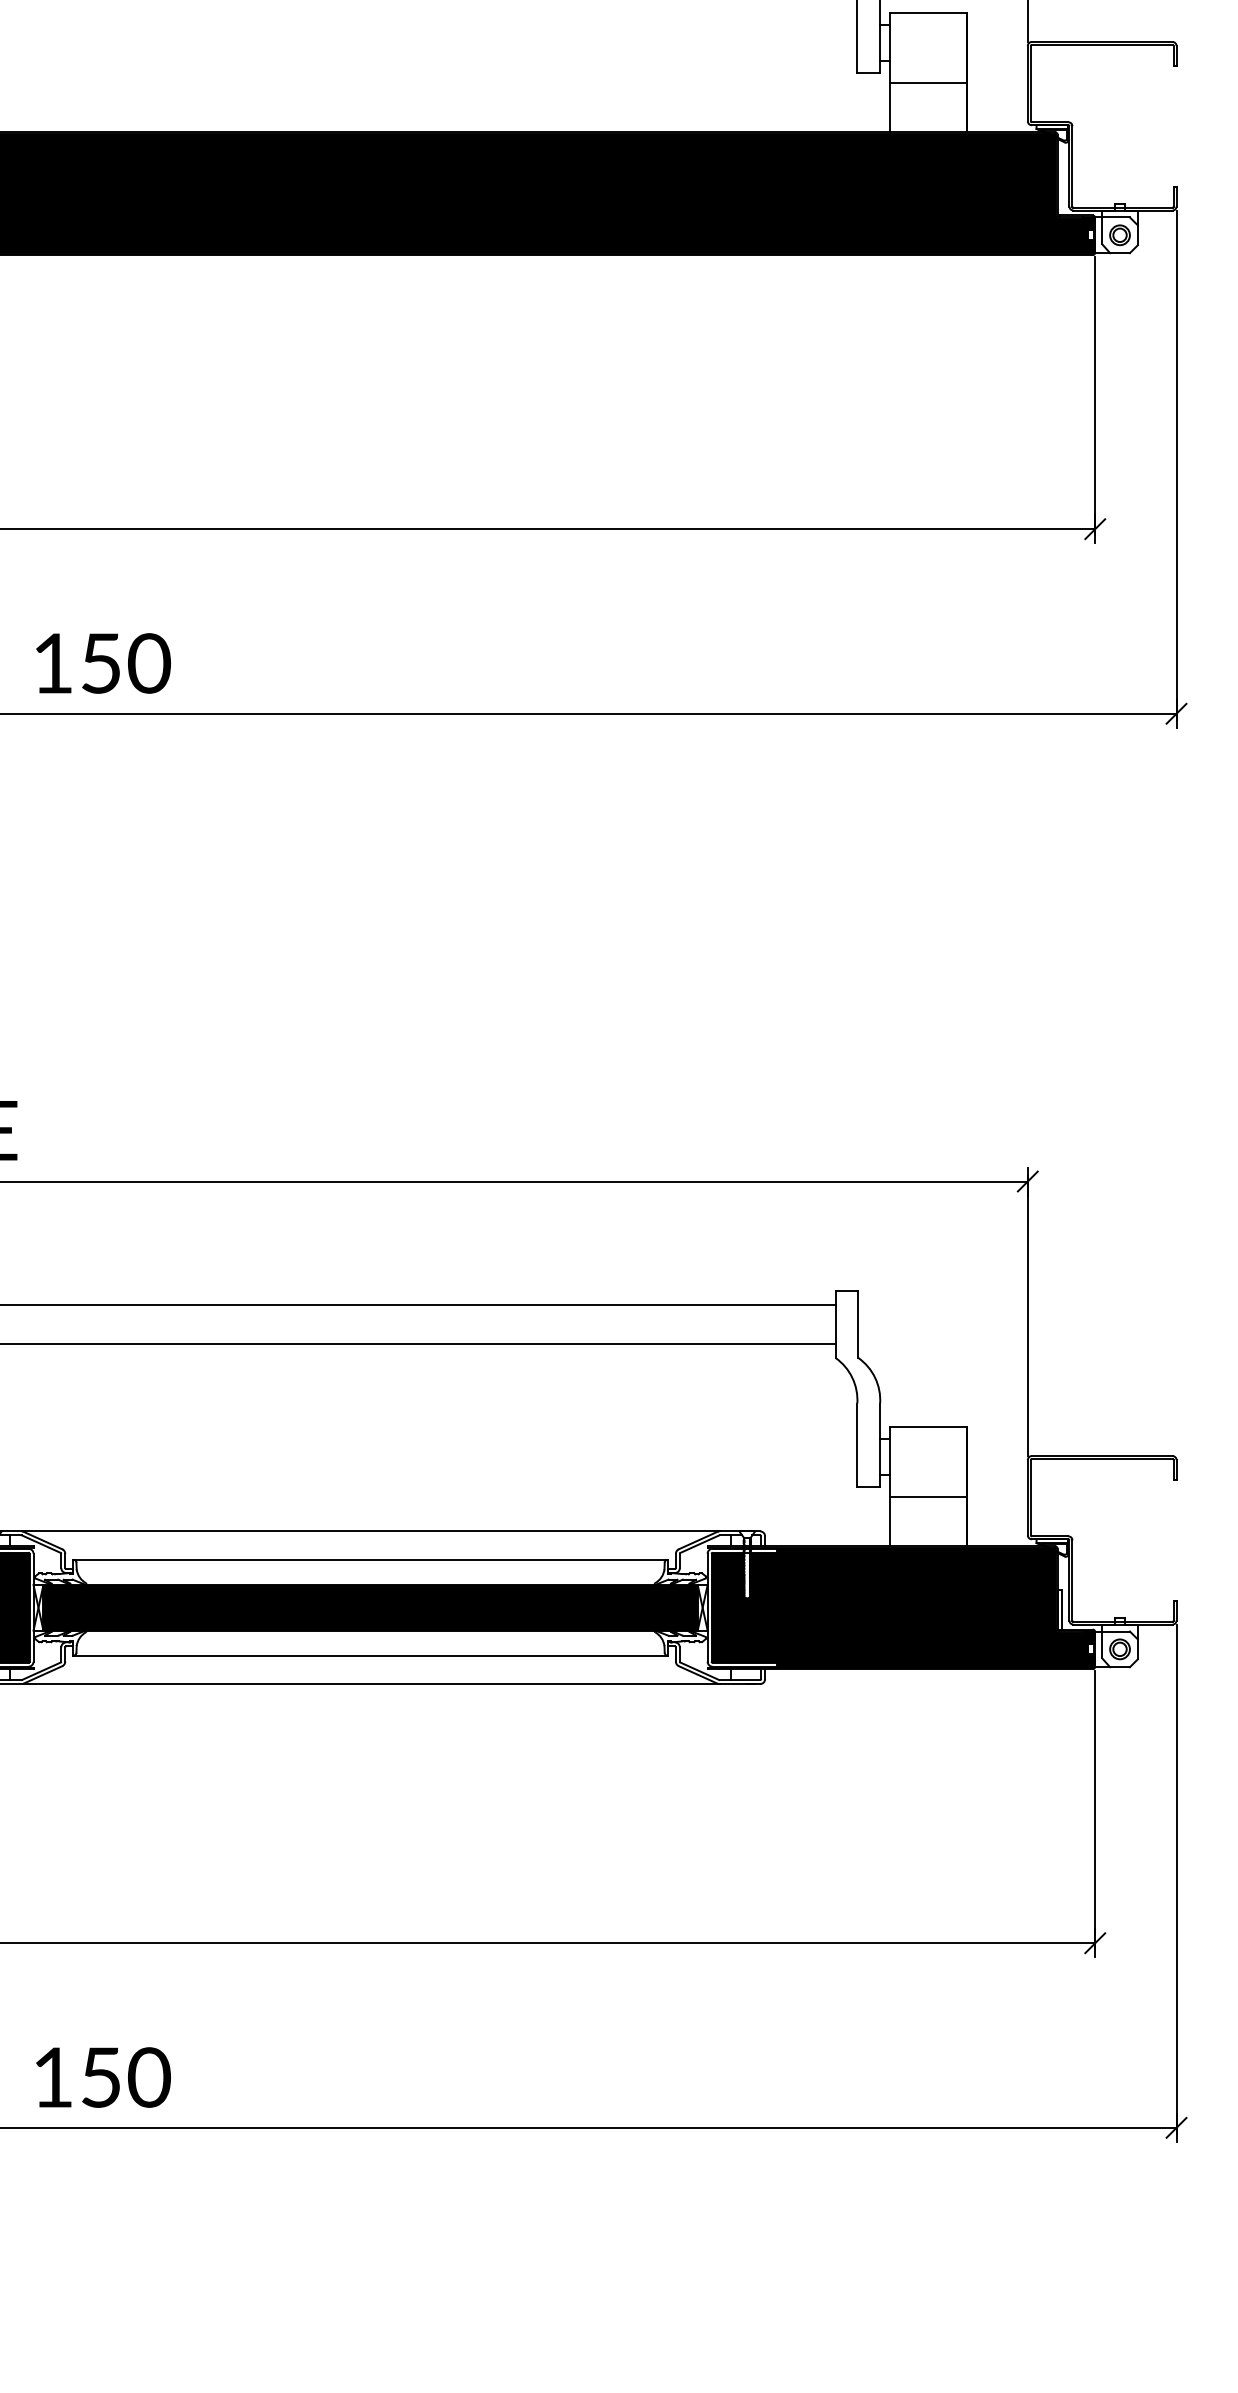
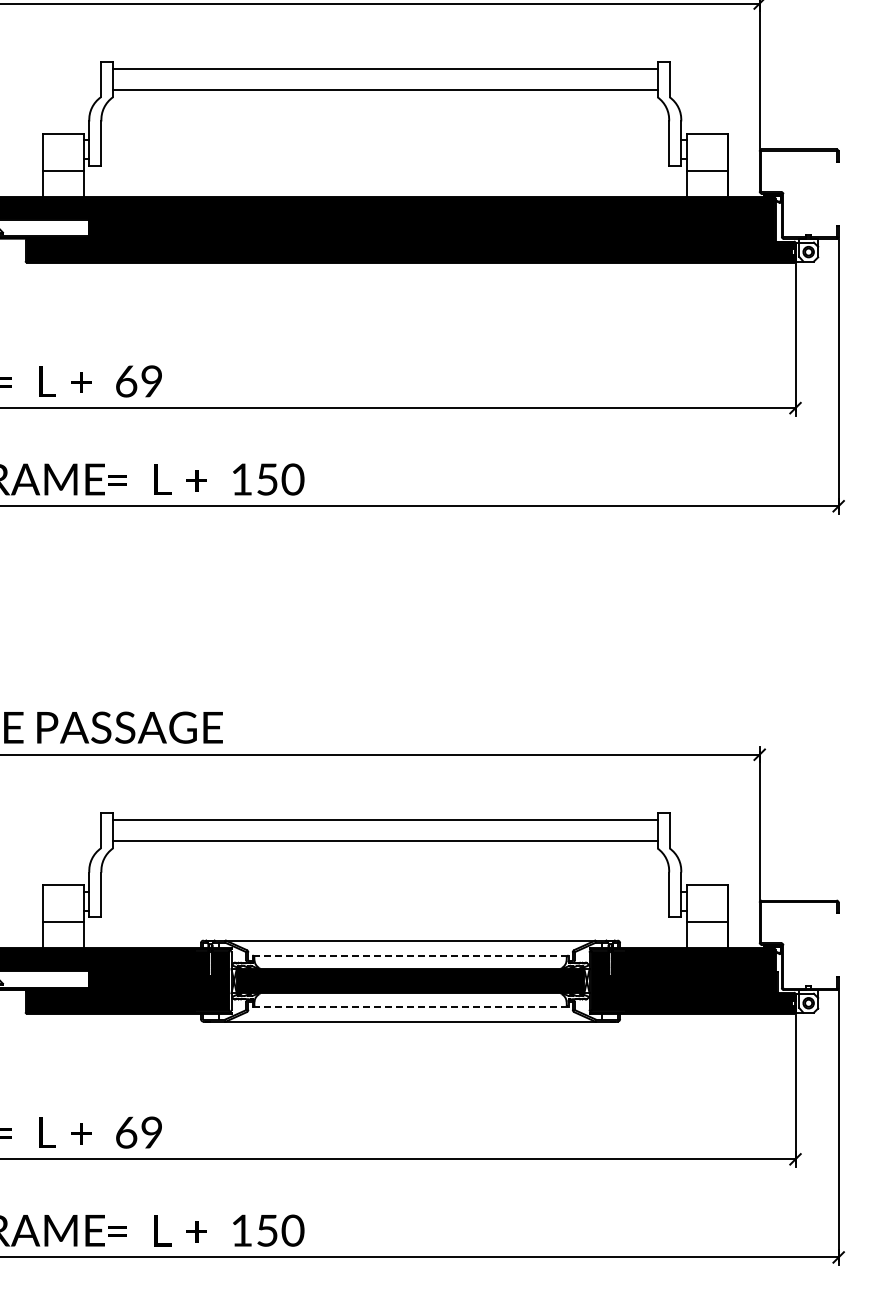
line: (370, 1559) -> (410, 955), solid -> dashed
line: (370, 1655) -> (410, 1006), solid -> dashed

